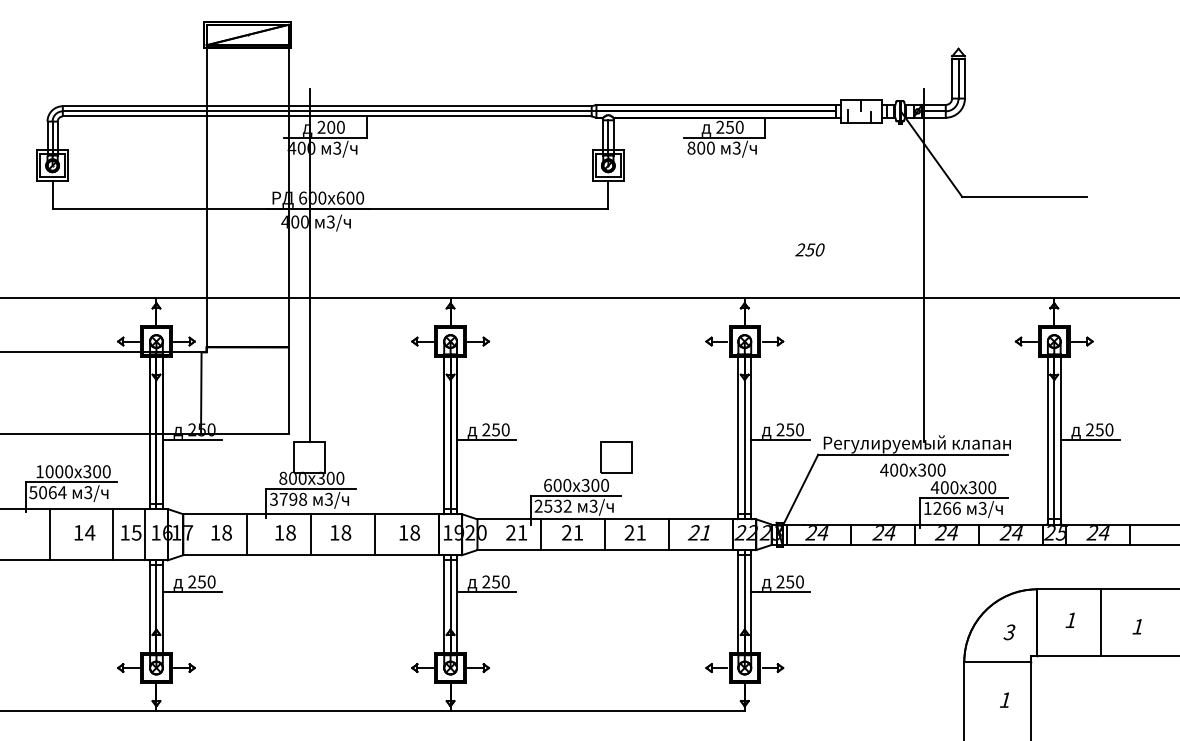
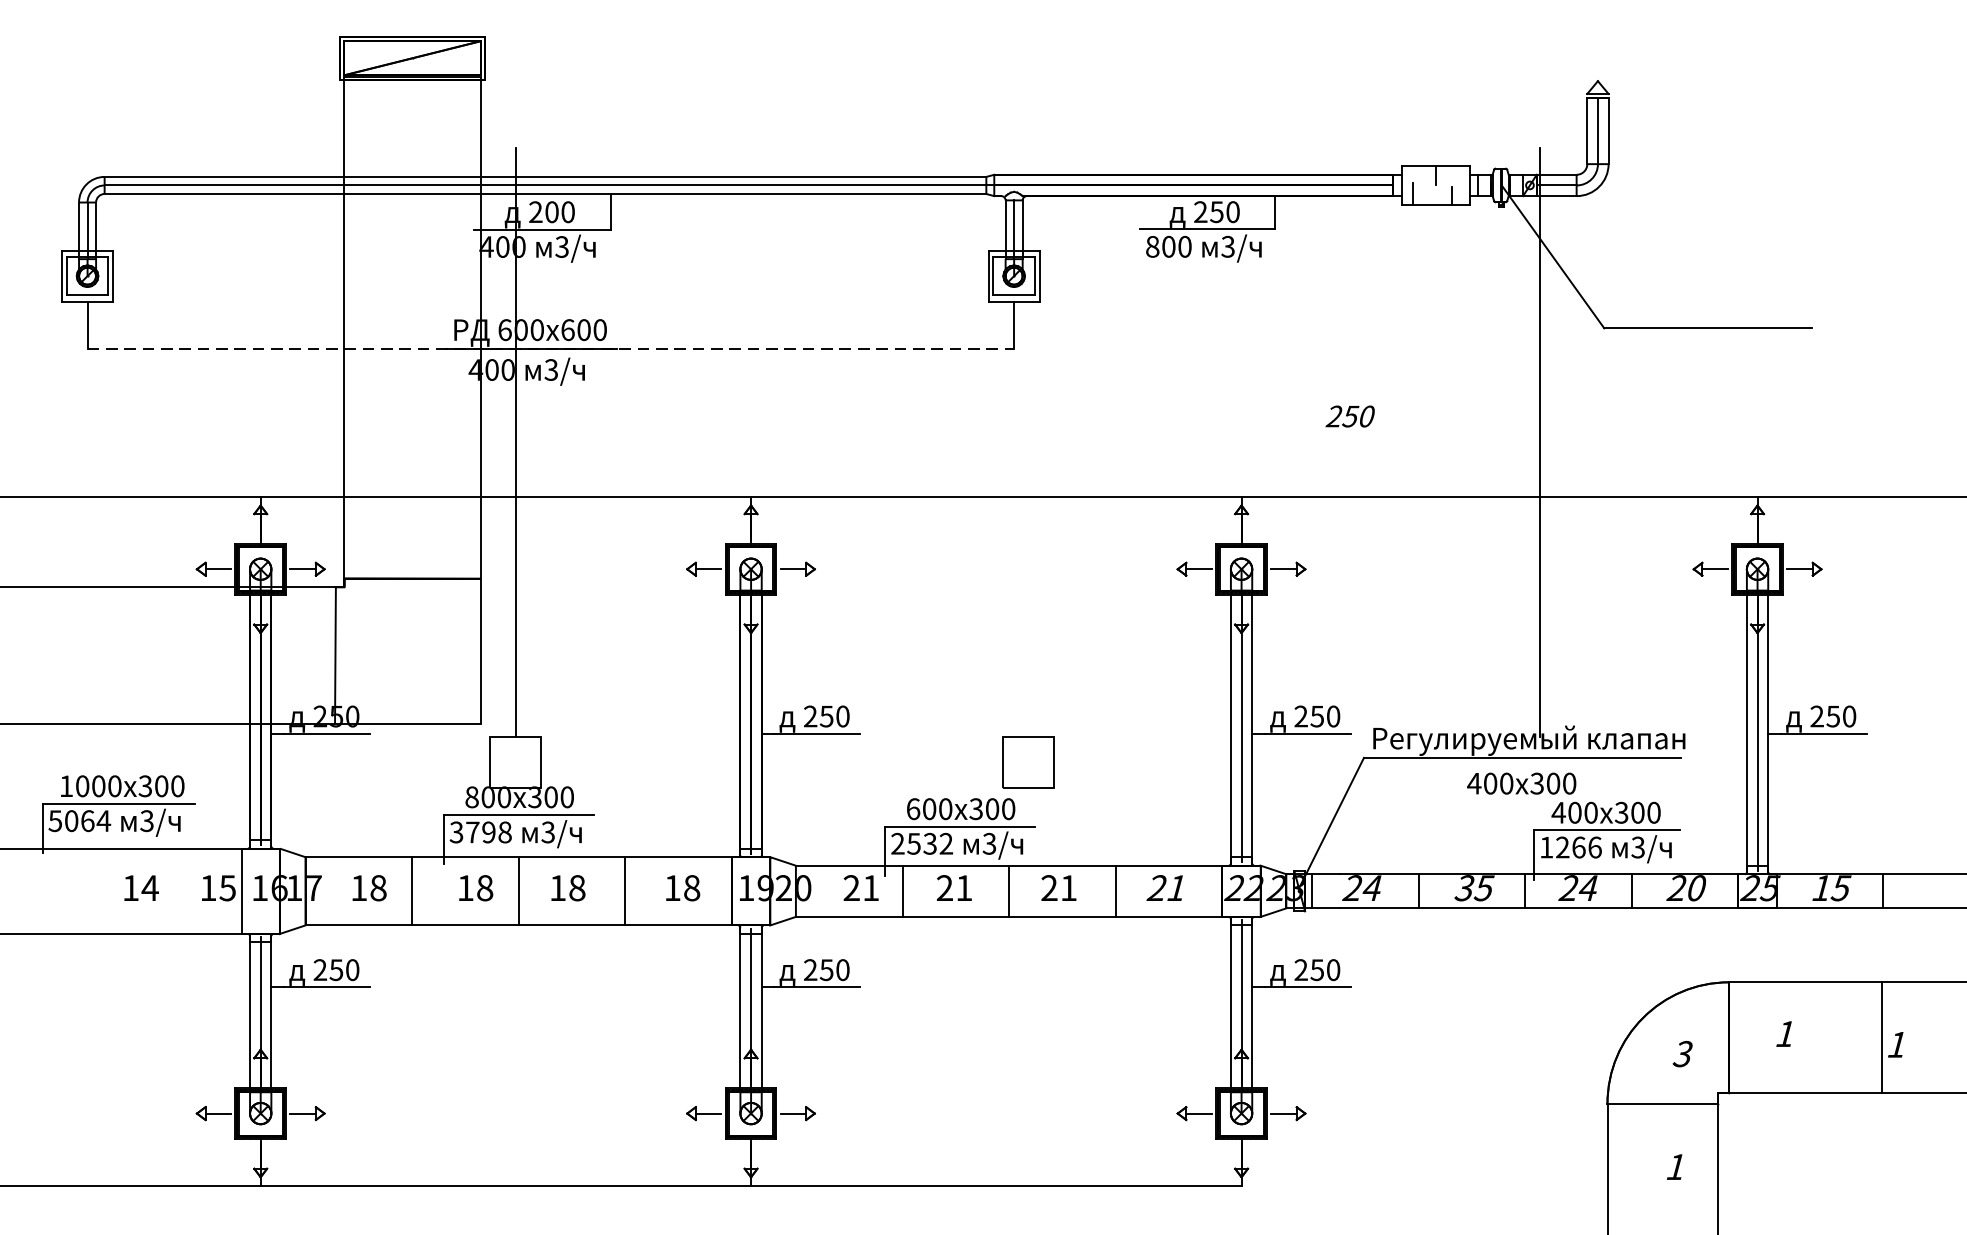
line: (330, 209) -> (550, 349), solid -> dashed
text: (884, 533) -> (1474, 889), 24 -> 35
text: (1017, 533) -> (1696, 889), 24 -> 20
text: (1098, 533) -> (1831, 889), 24 -> 15
line: (49, 534) -> (82, 890), removed
line: (113, 534) -> (189, 890), removed
line: (1101, 622) -> (1882, 1037), moved

